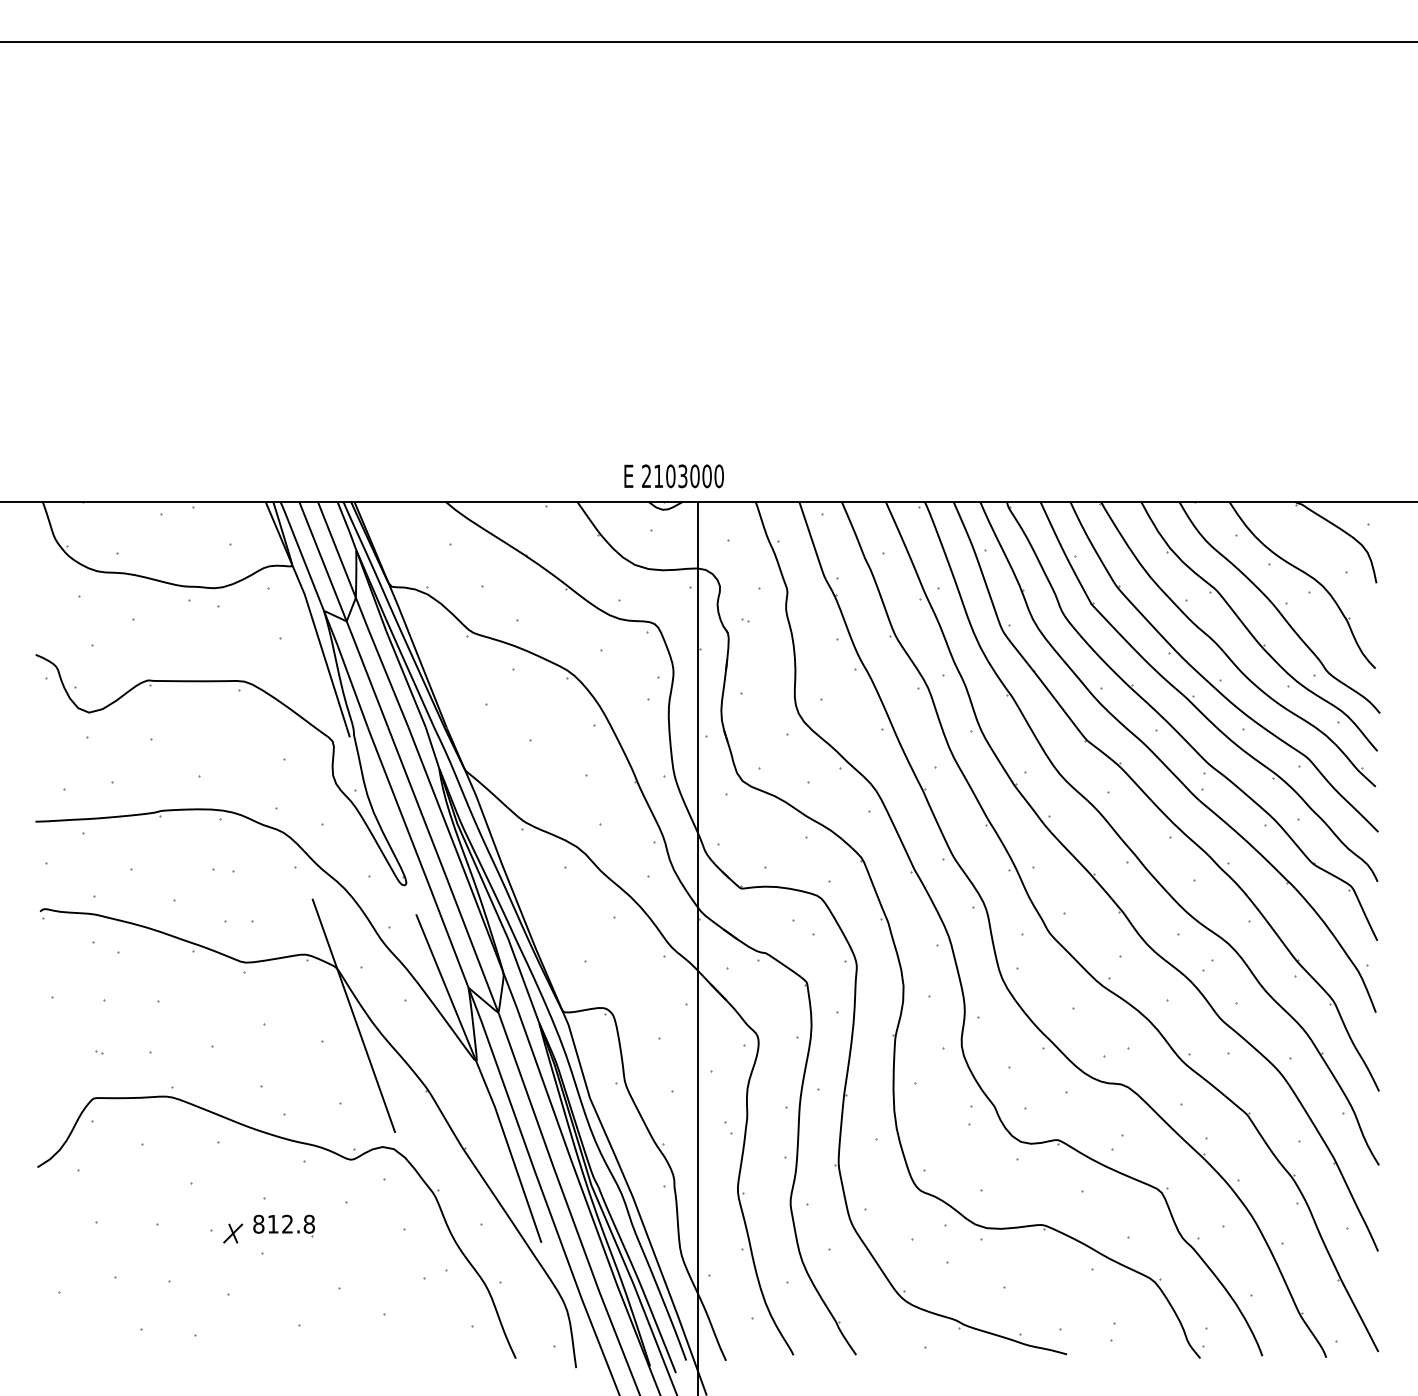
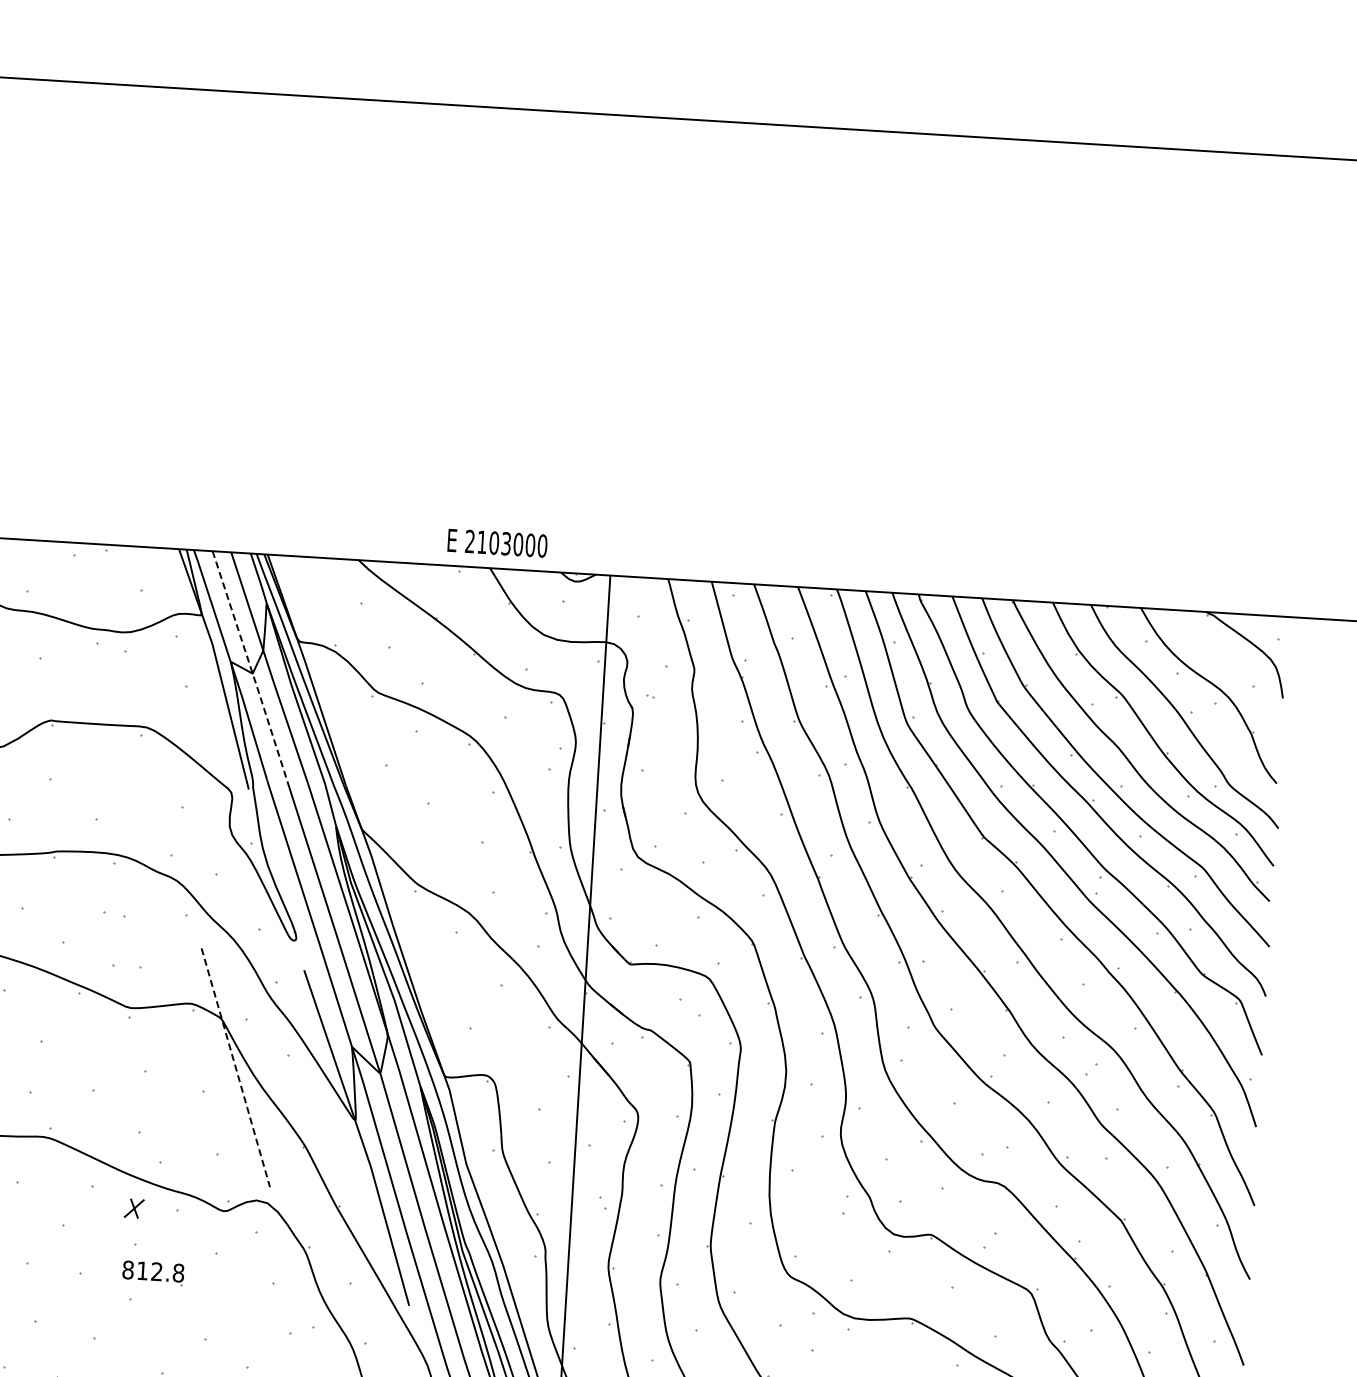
text: (673, 476) -> (496, 543), moved
line: (343, 614) -> (249, 666), solid -> dashed
line: (354, 1016) -> (236, 1068), solid -> dashed
part: (233, 1233) -> (134, 1208), moved

